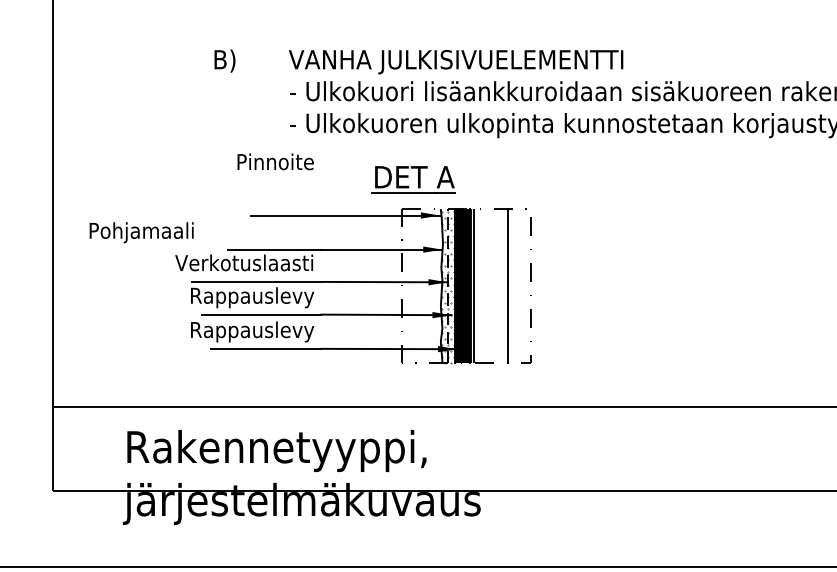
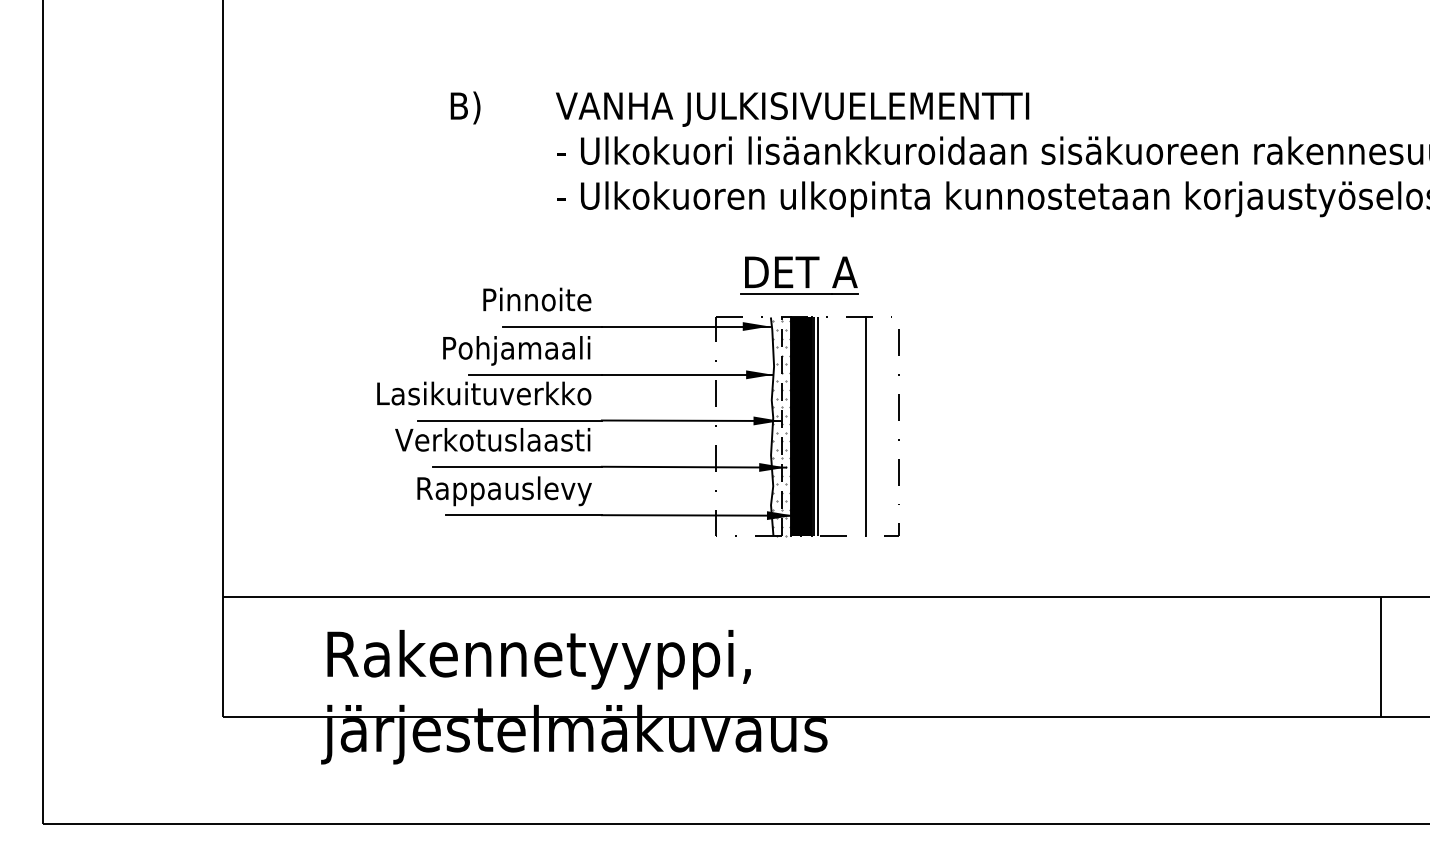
text: (275, 161) -> (537, 299), moved
part: (413, 179) -> (799, 275), moved
text: (141, 232) -> (516, 350), moved
text: (238, 262) -> (484, 393), Verkotuslaasti -> Lasikuituverkko
text: (244, 297) -> (493, 442), Rappauslevy -> Verkotuslaasti

